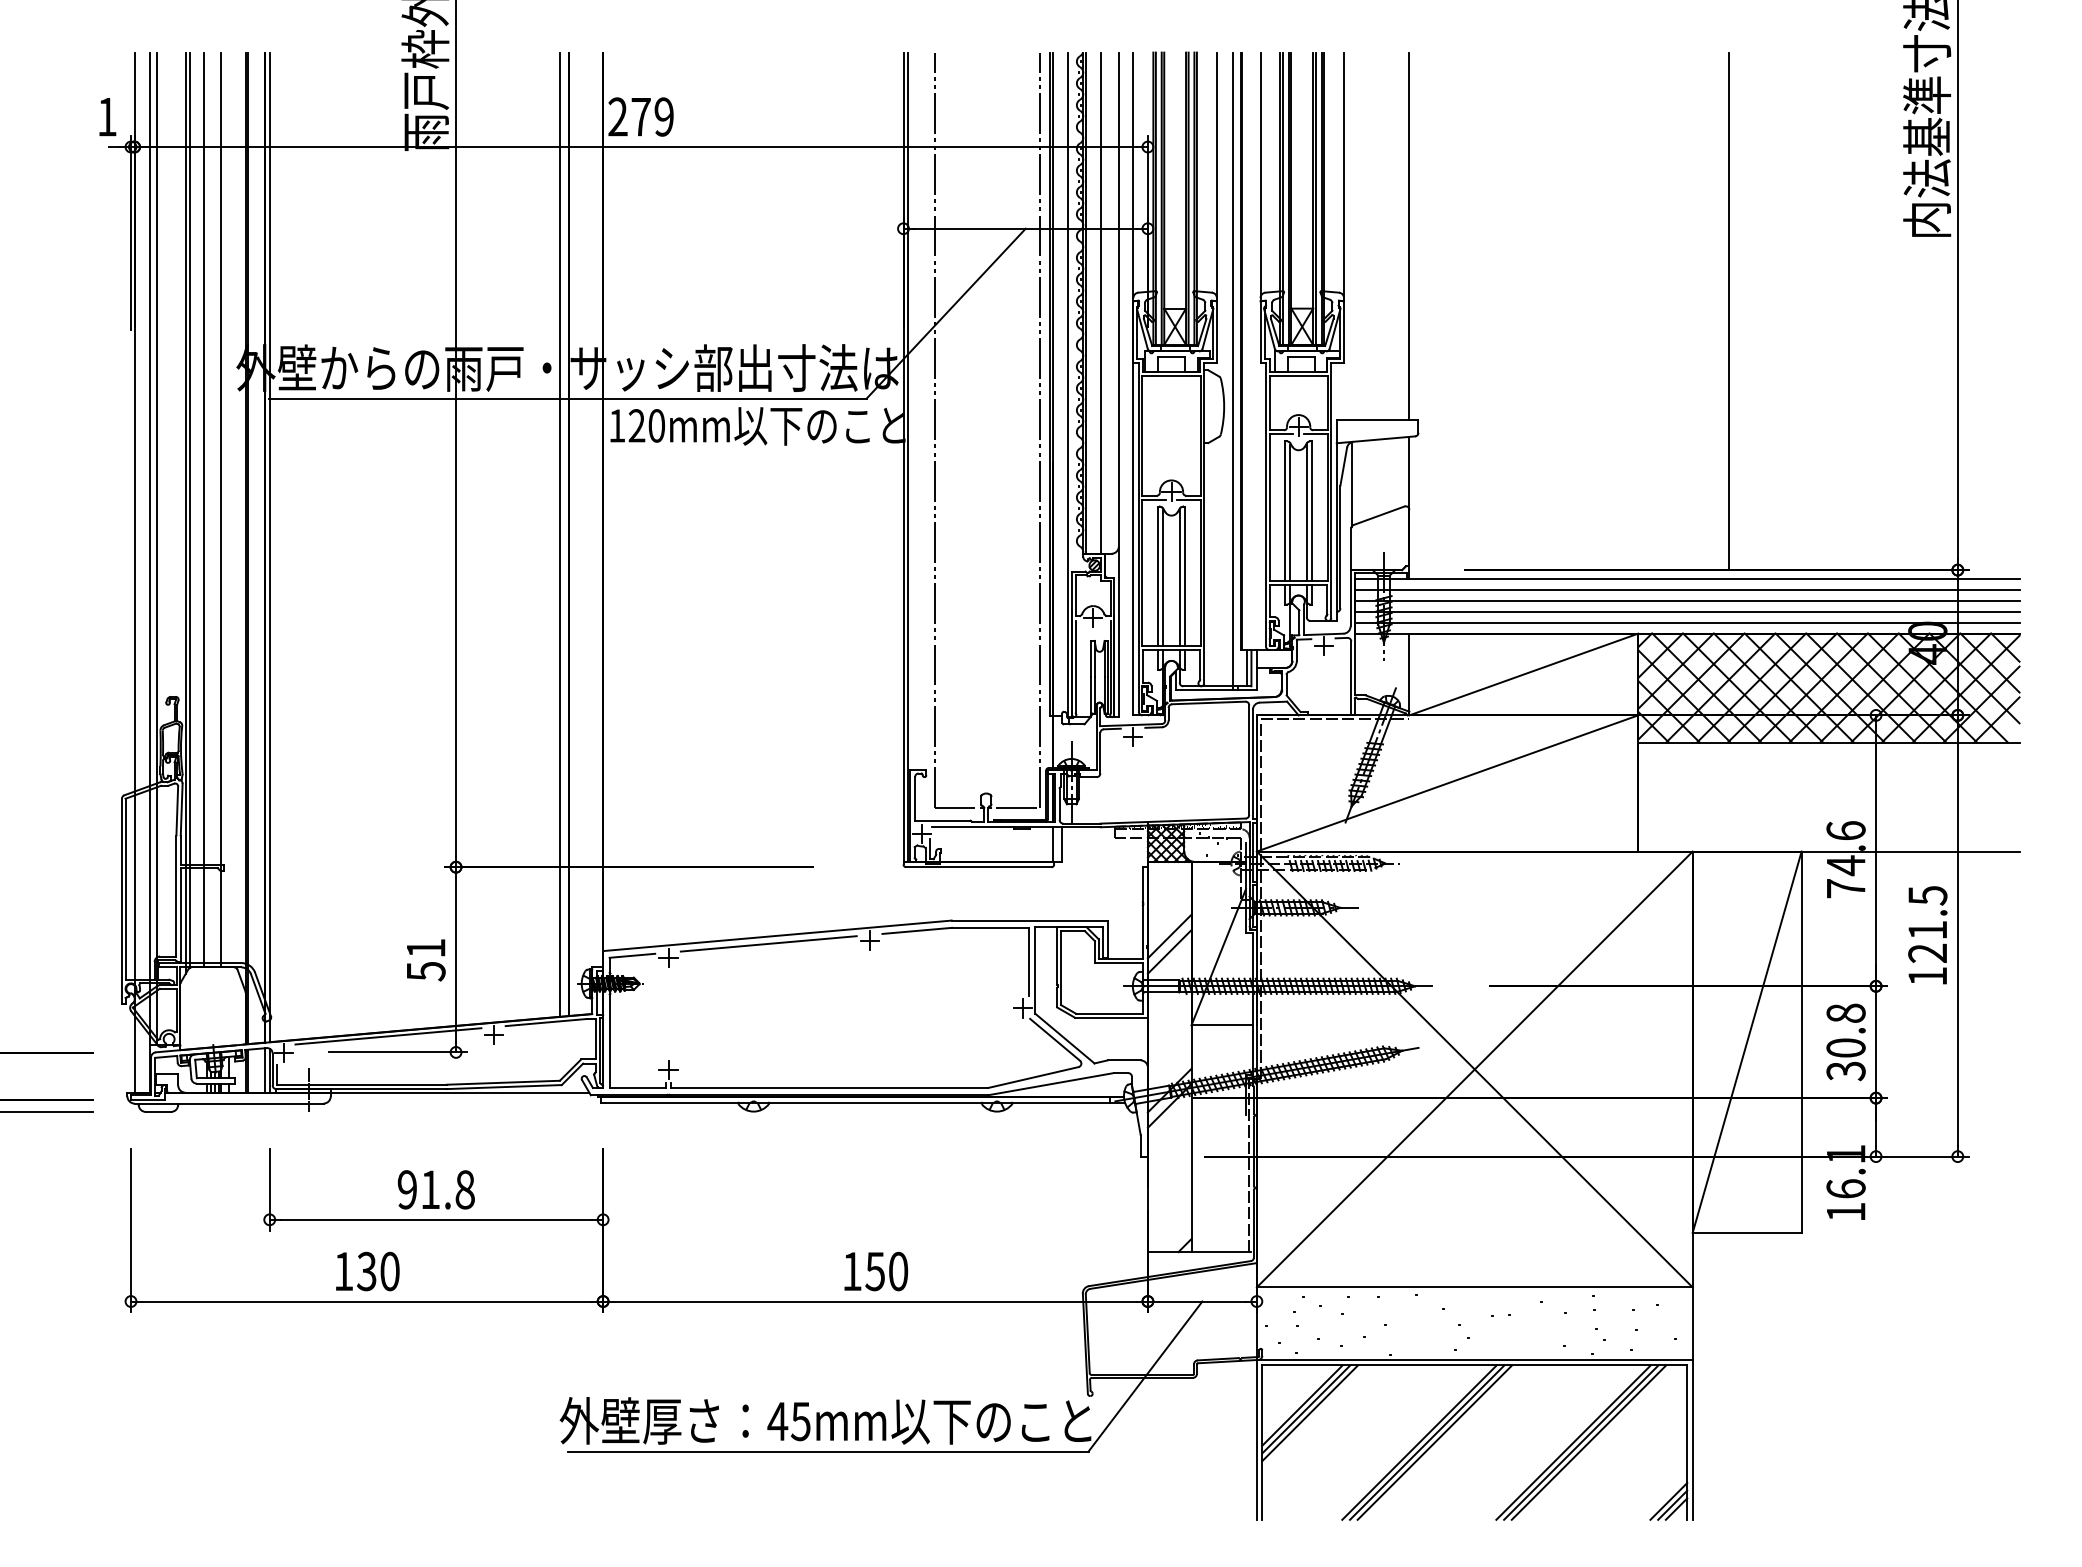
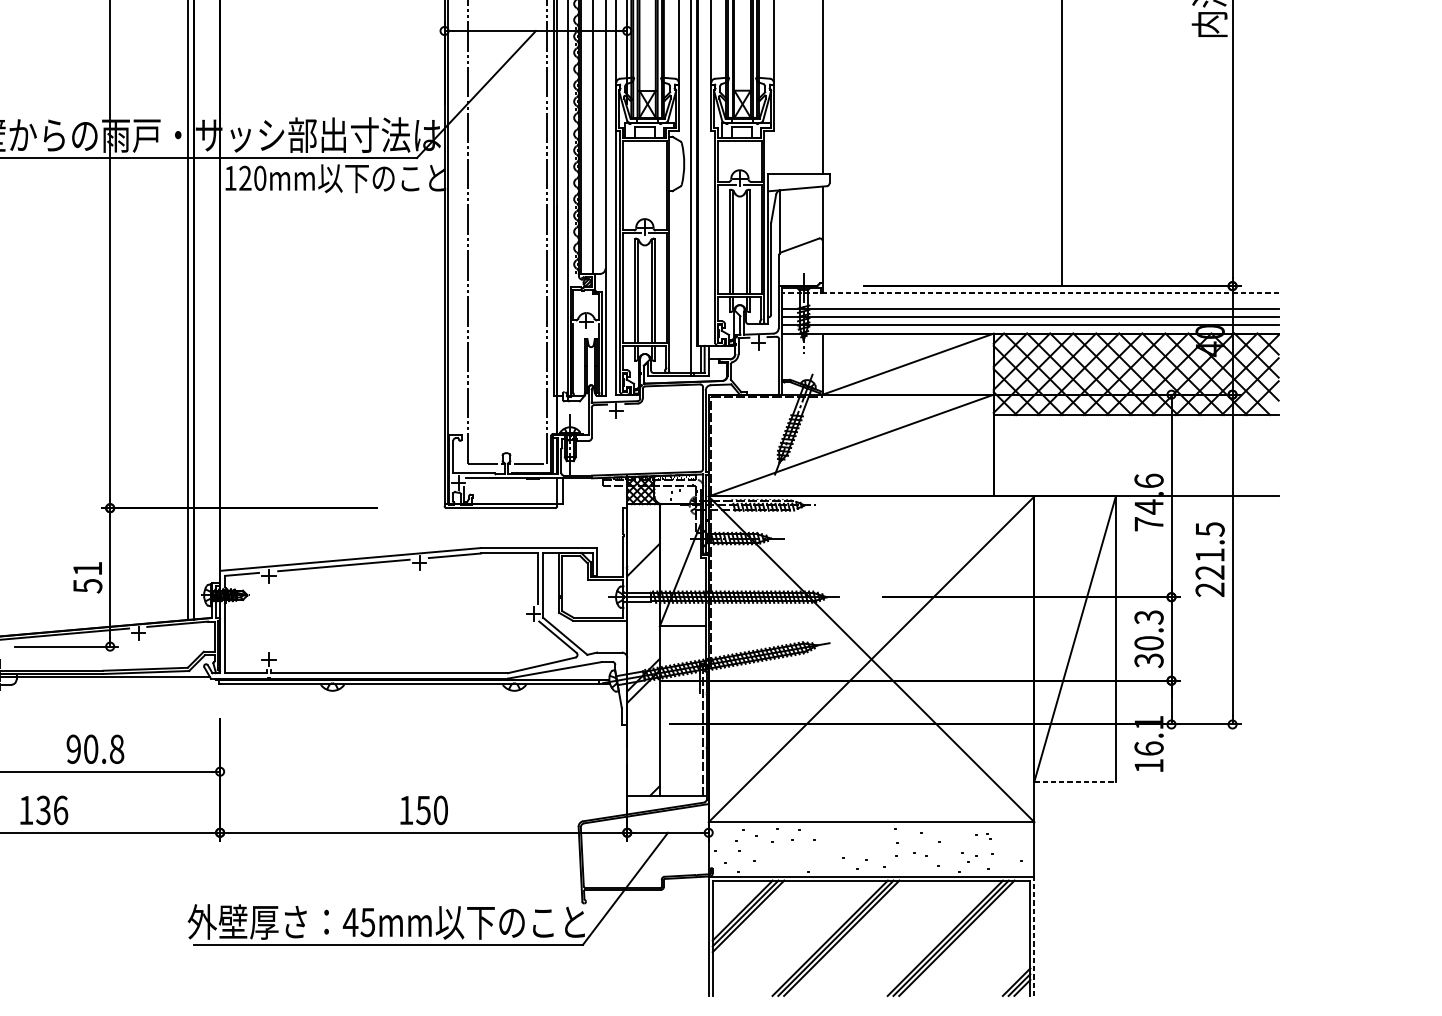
line: (1686, 579) -> (1029, 293), solid -> dashed
line: (1686, 590) -> (1029, 301), removed
line: (1169, 951) -> (643, 571), removed
text: (1927, 976) -> (1209, 589), 121.5 -> 221.5
text: (1845, 1013) -> (1148, 617), 30.8 -> 30.3
text: (430, 1189) -> (91, 749), 91.8 -> 90.8
line: (1747, 1232) -> (1075, 781), solid -> dashed
text: (389, 1271) -> (60, 810), 130 -> 136
line: (1692, 1439) -> (1034, 935), solid -> dashed

